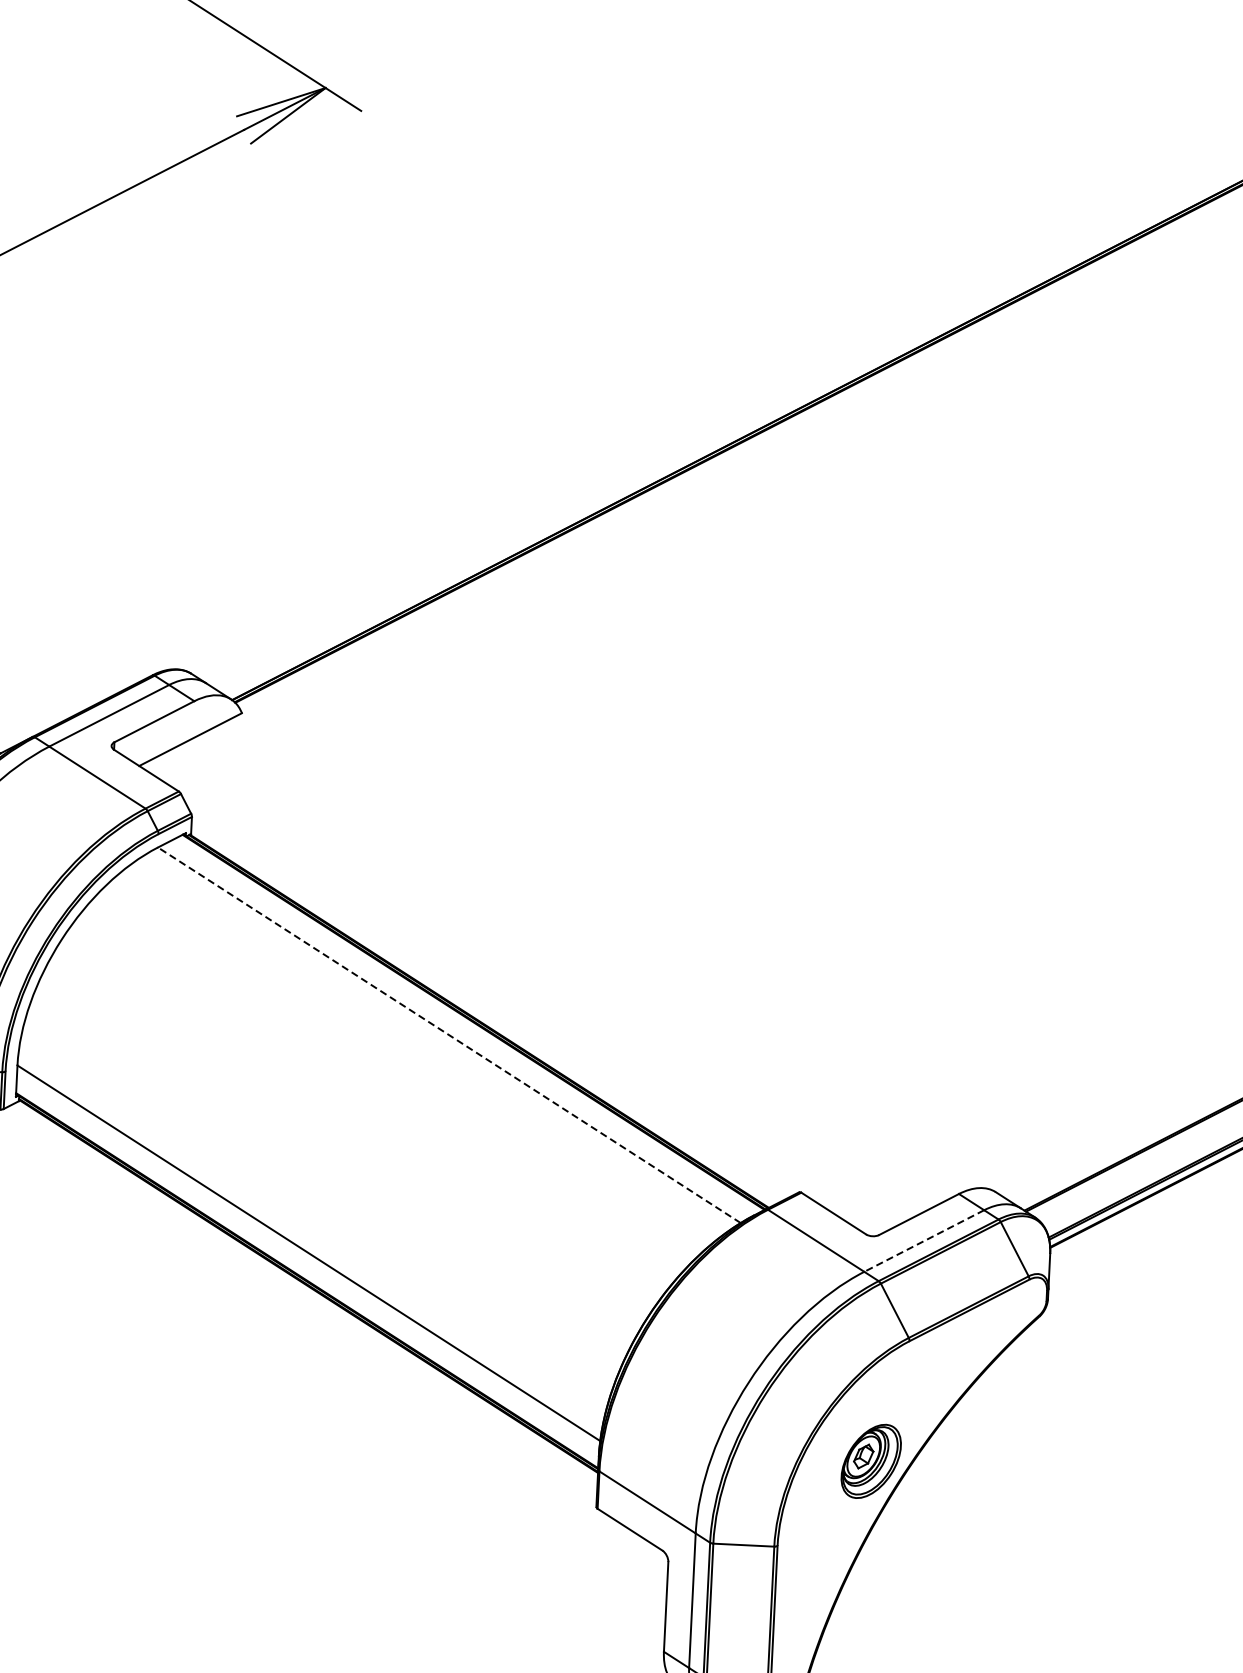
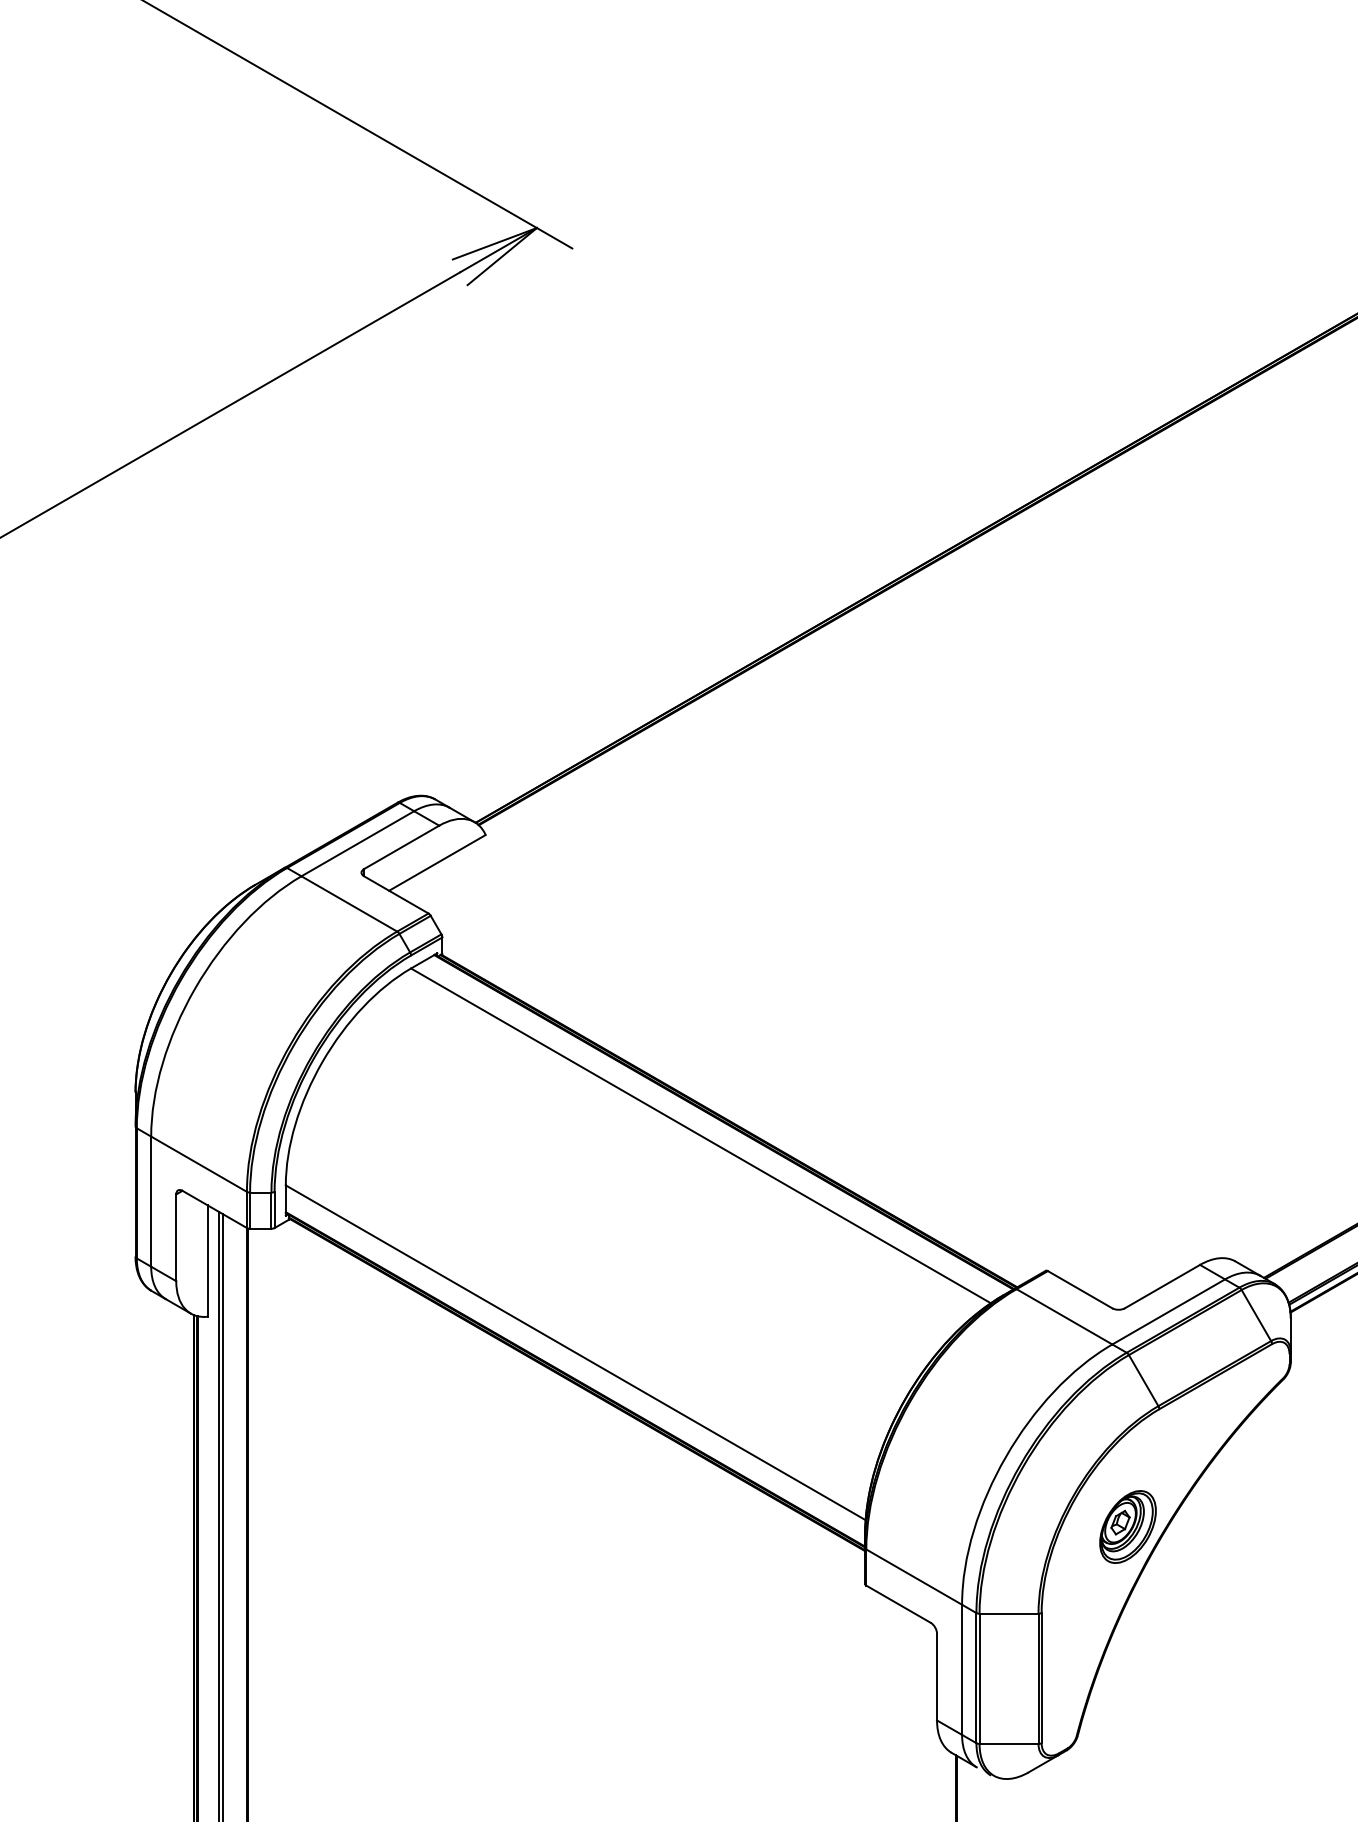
line: (448, 1034) -> (700, 1135), dashed -> solid
line: (923, 1241) -> (1168, 1312), dashed -> solid

